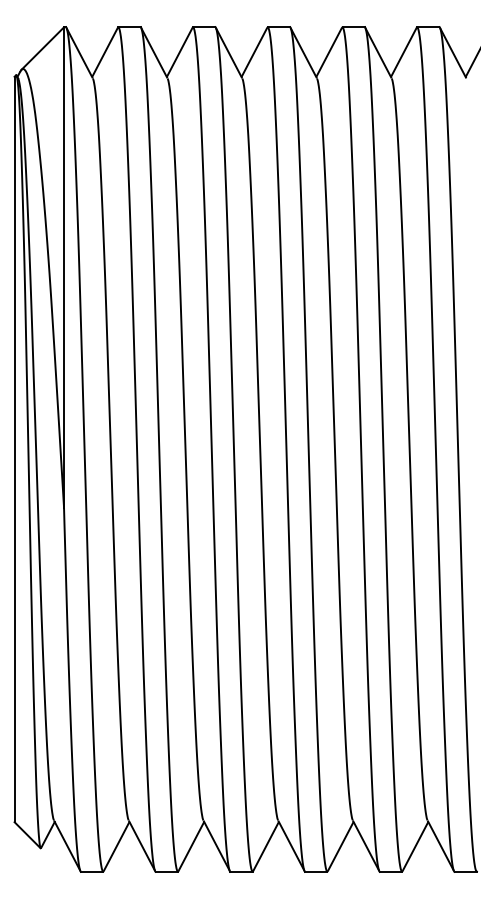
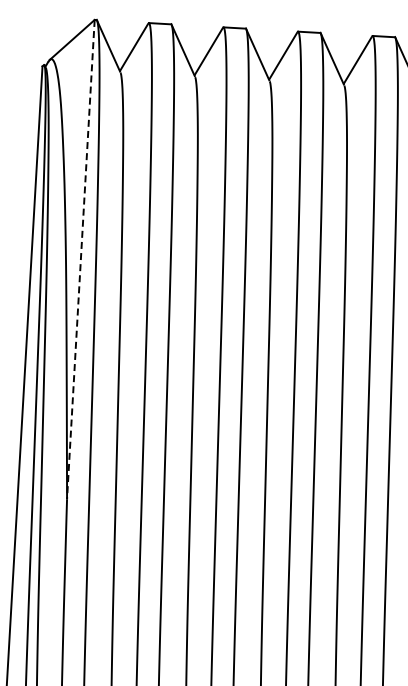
line: (64, 267) -> (81, 259), solid -> dashed

